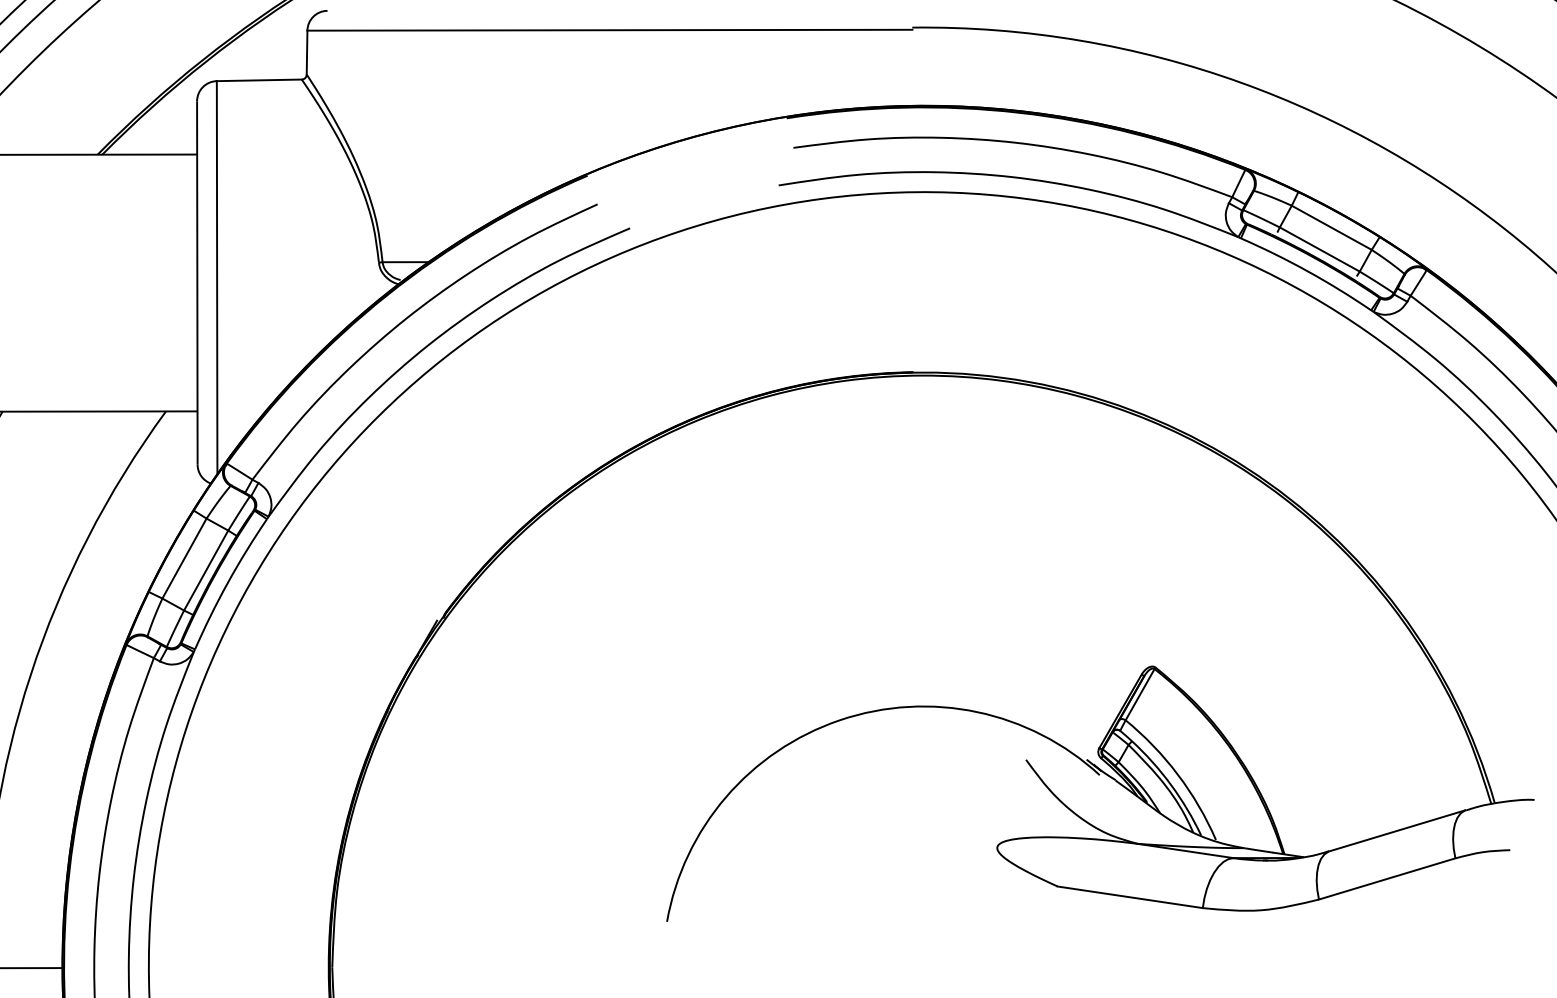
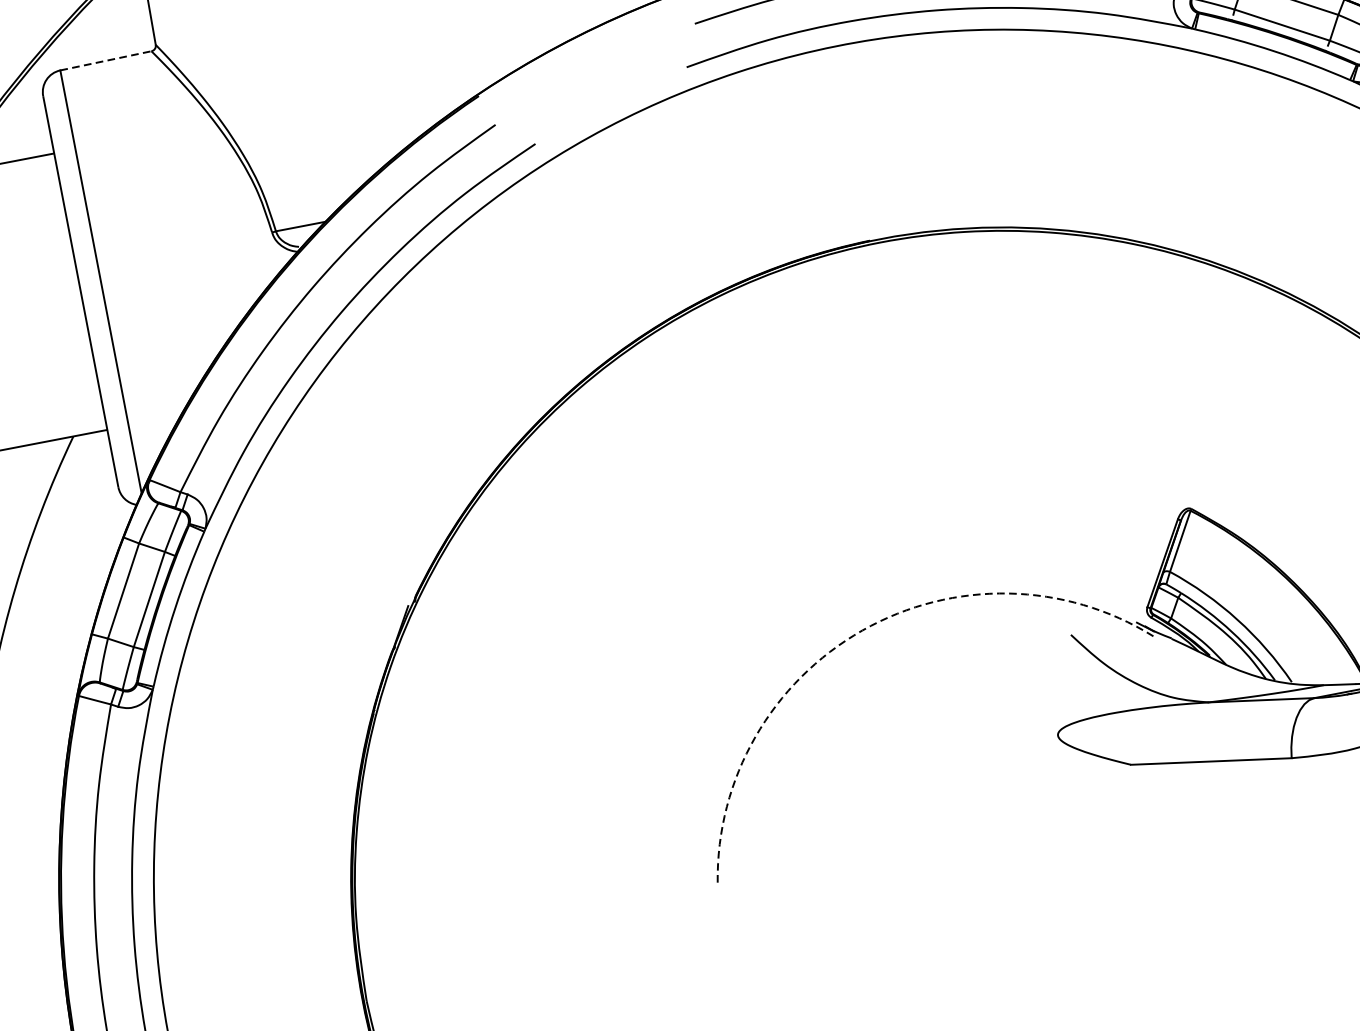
line: (259, 80) -> (106, 60), solid -> dashed
arc: (839, 720) -> (861, 630), solid -> dashed

